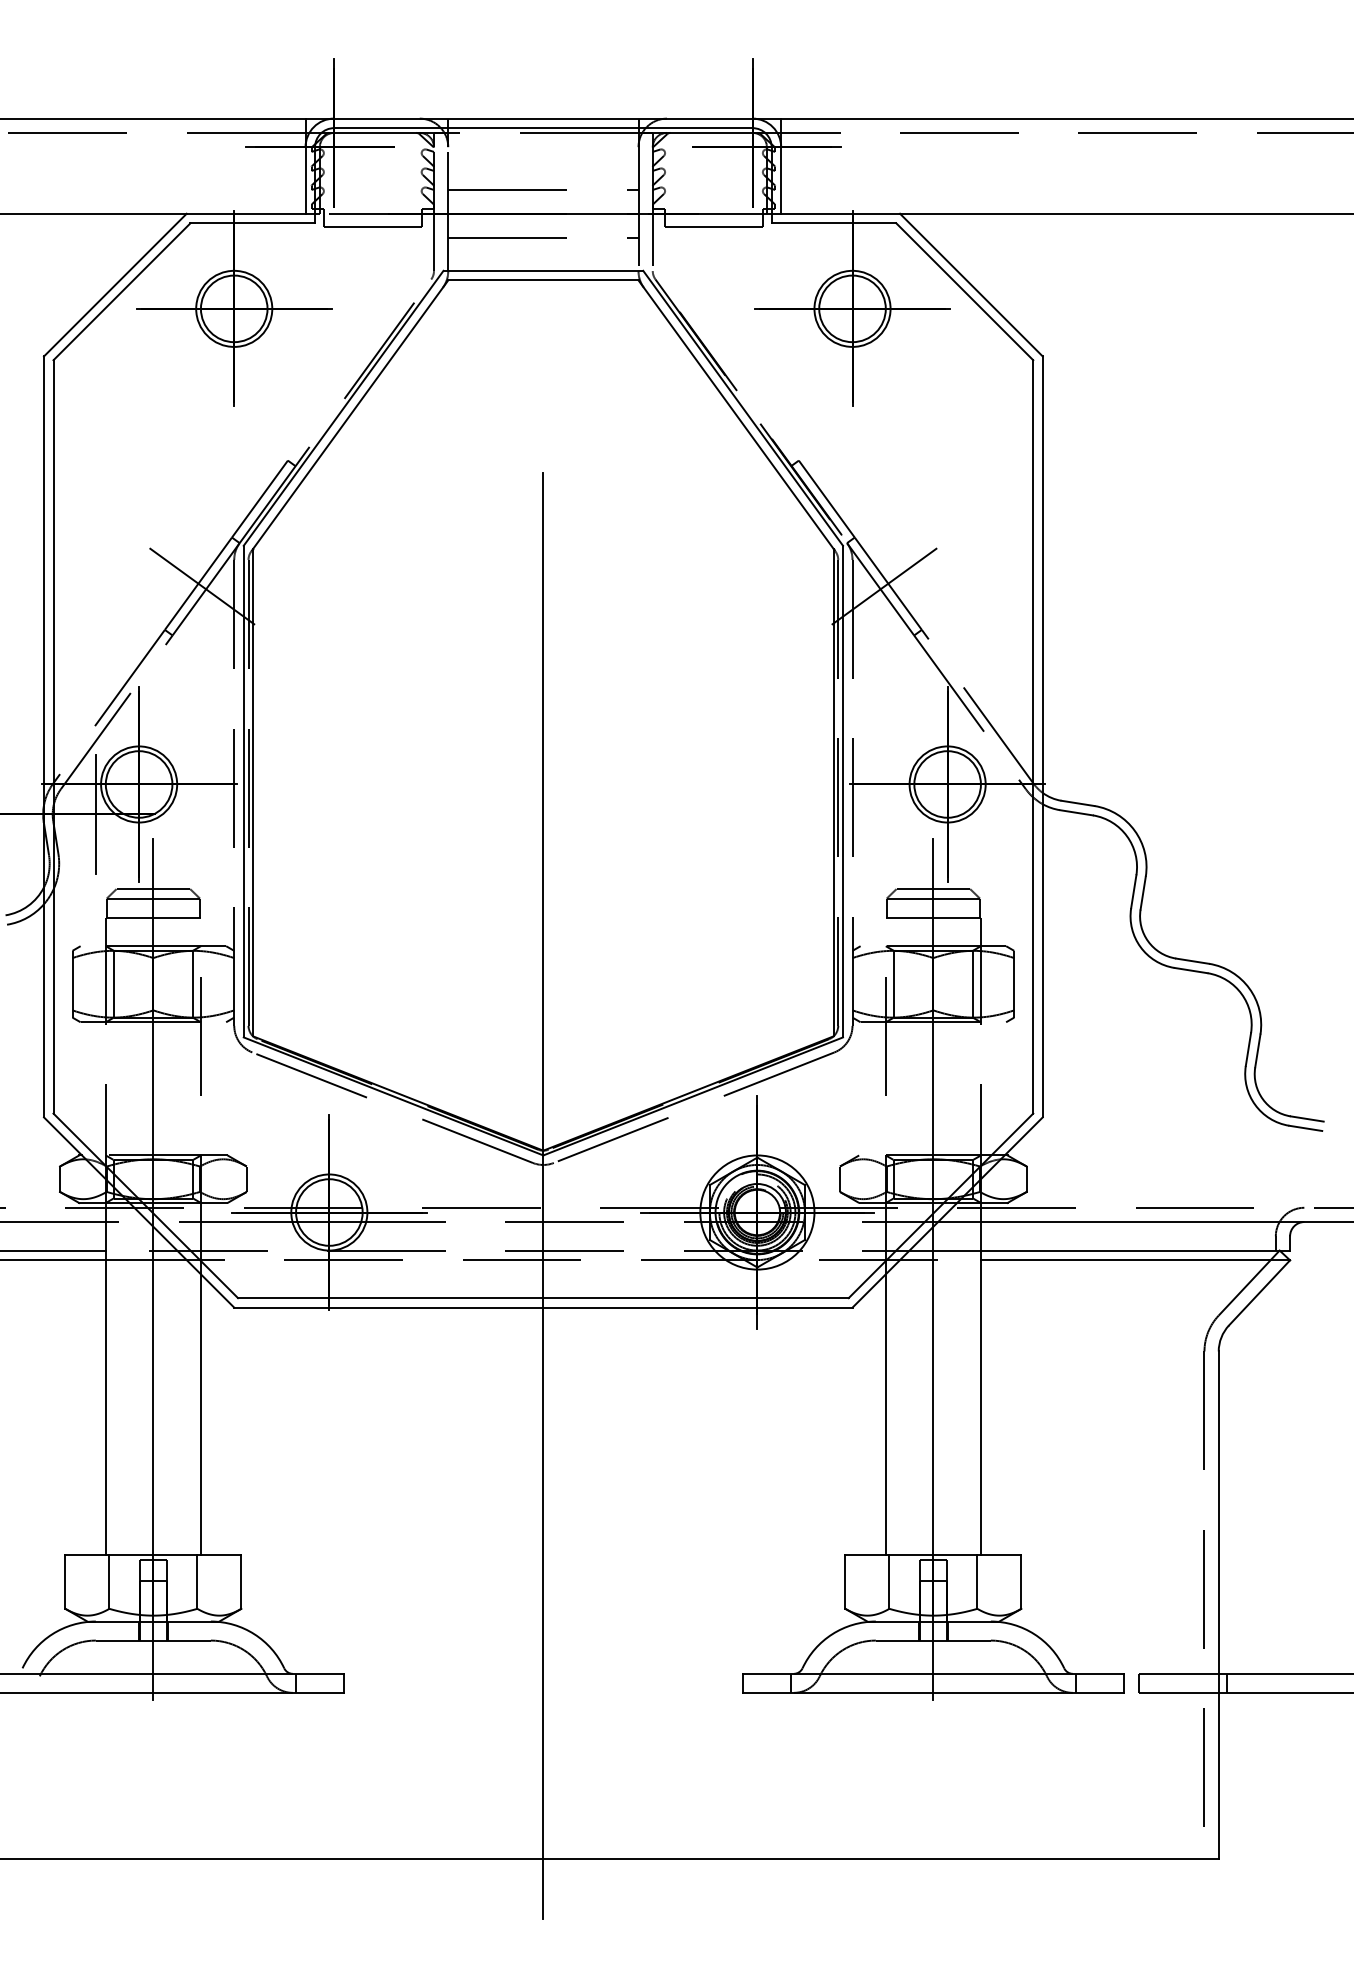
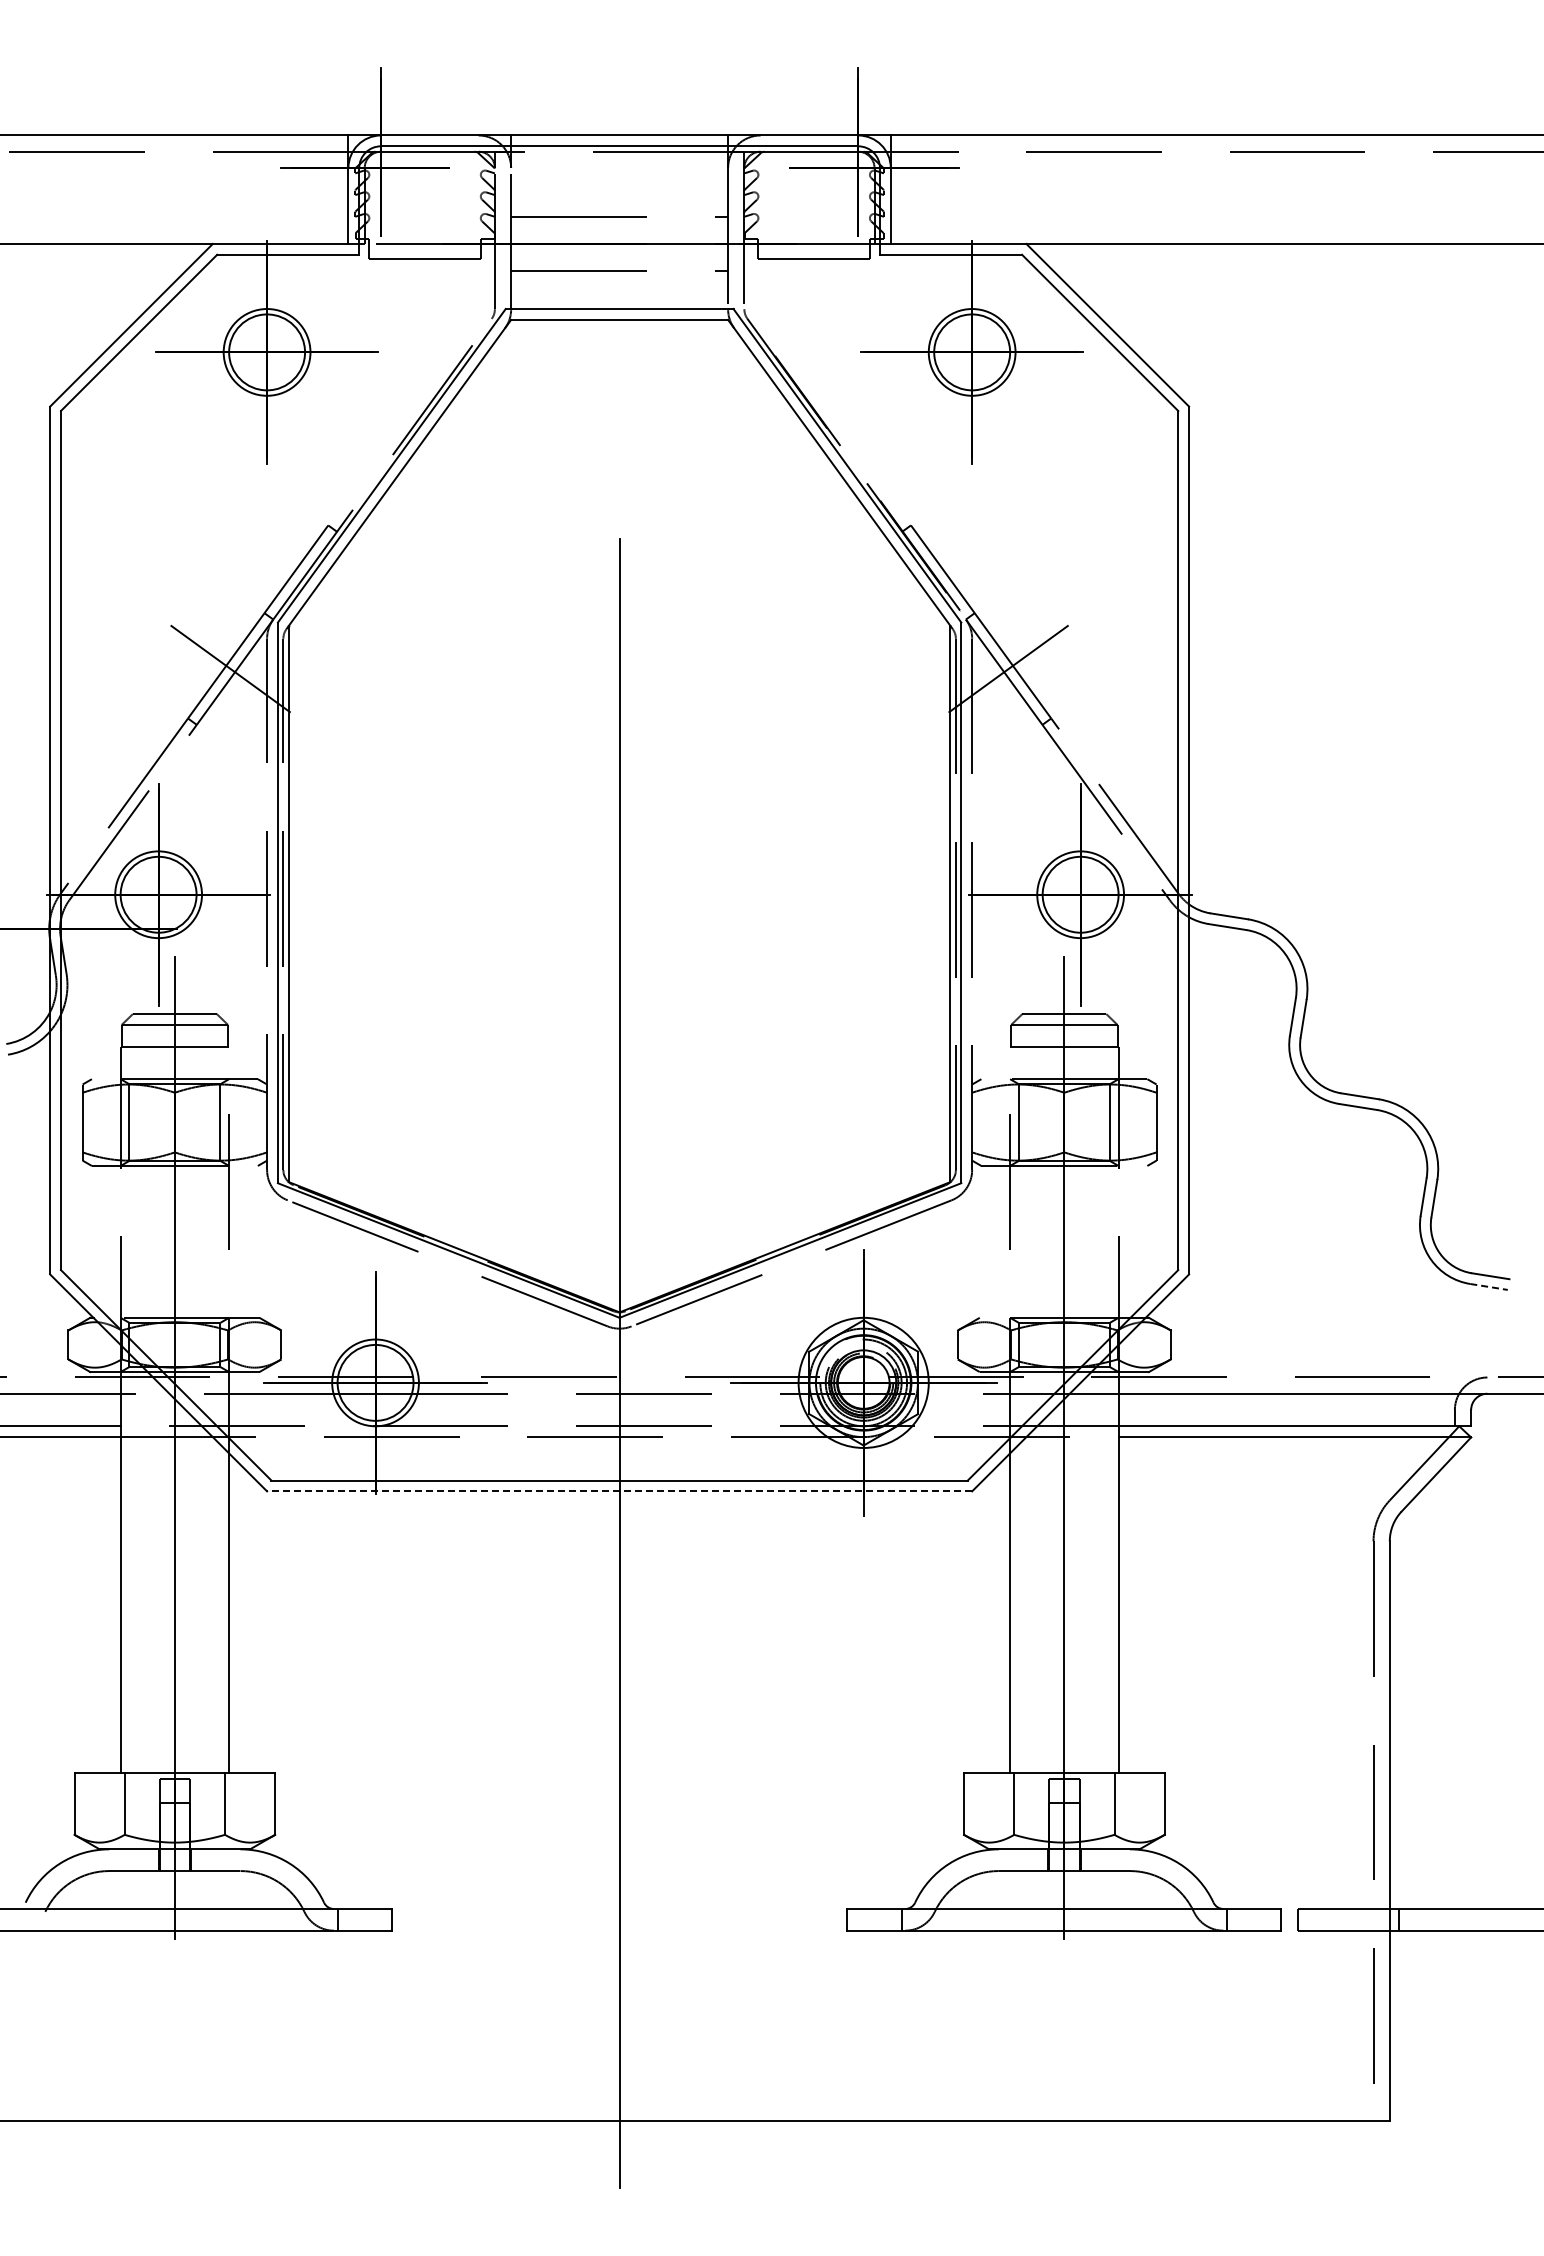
line: (95, 814) -> (108, 928), removed
line: (1306, 1127) -> (1489, 1286), solid -> dashed
line: (543, 1307) -> (619, 1491), solid -> dashed

